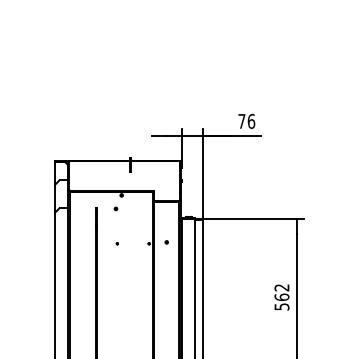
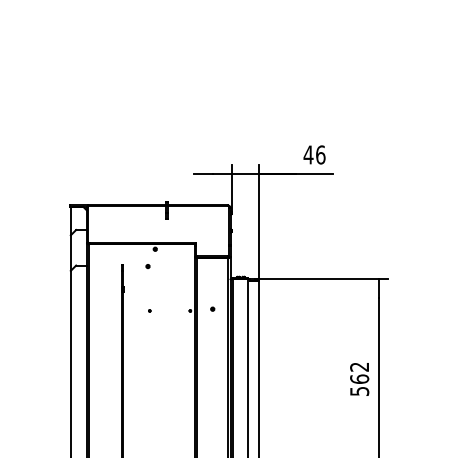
text: (241, 121) -> (308, 154), 76 -> 46

